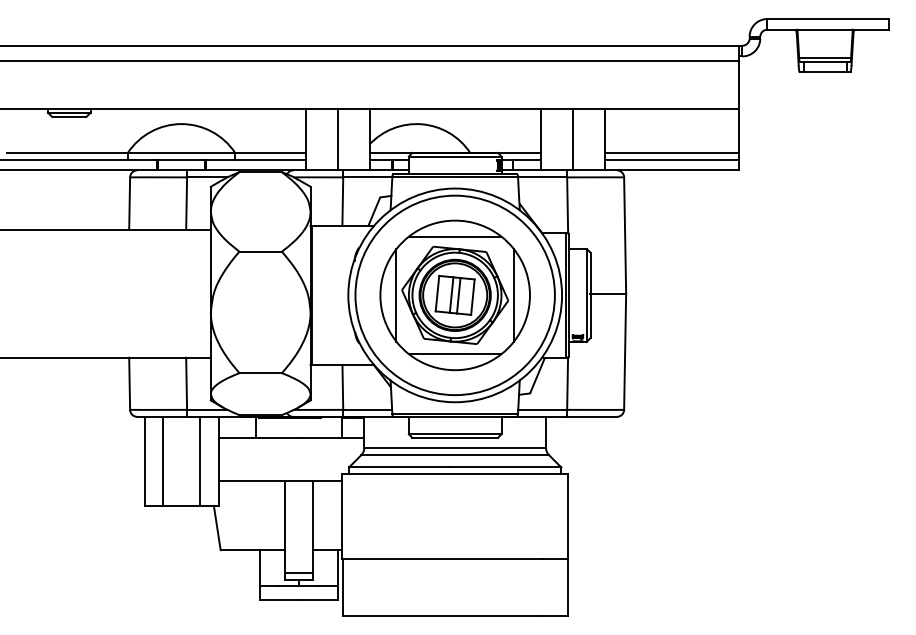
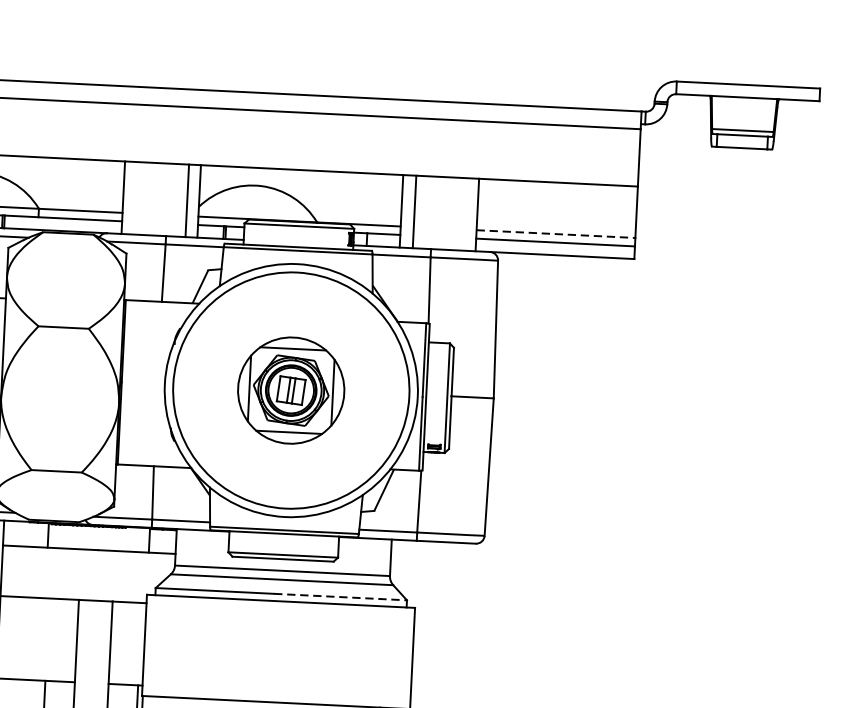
line: (337, 139) -> (187, 200), moved
line: (572, 139) -> (414, 211), moved
line: (672, 152) -> (556, 234), solid -> dashed
part: (454, 295) -> (290, 390), size x0.6
line: (505, 467) -> (340, 597), solid -> dashed

